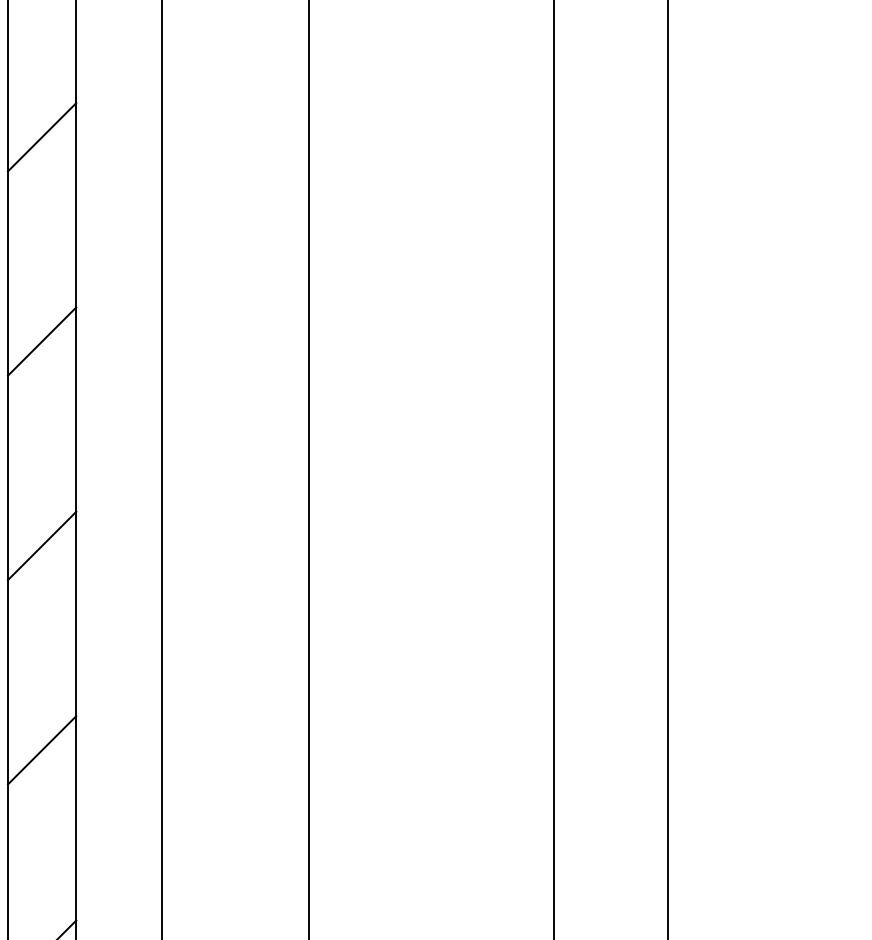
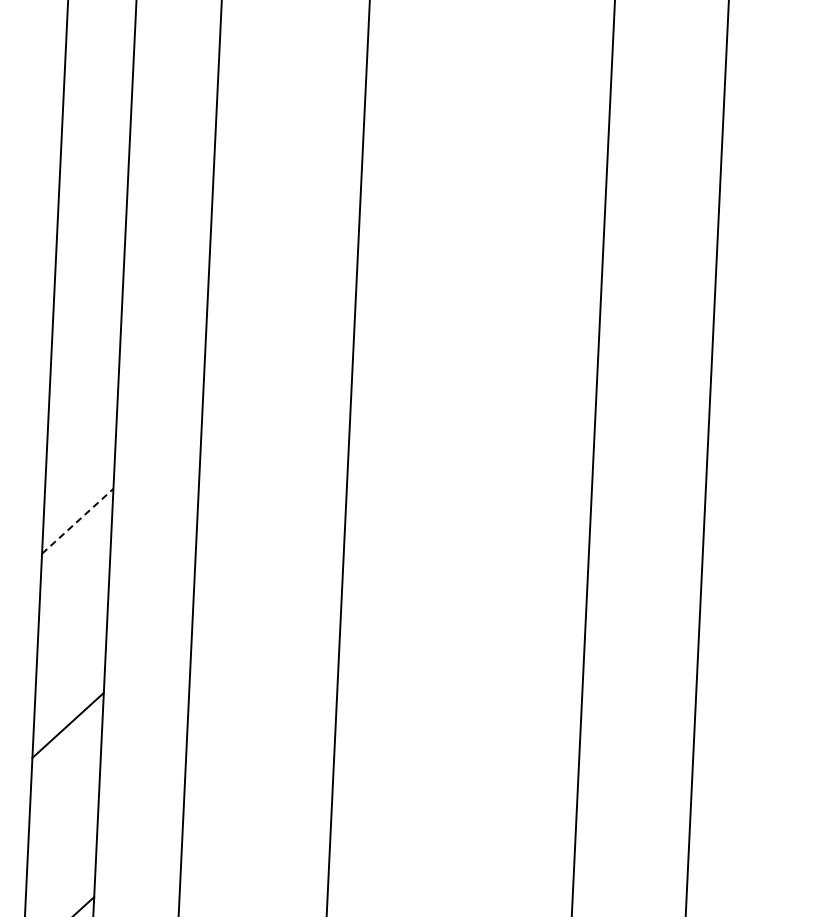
line: (42, 137) -> (97, 113), removed
line: (42, 341) -> (87, 317), removed
line: (42, 545) -> (78, 520), solid -> dashed

